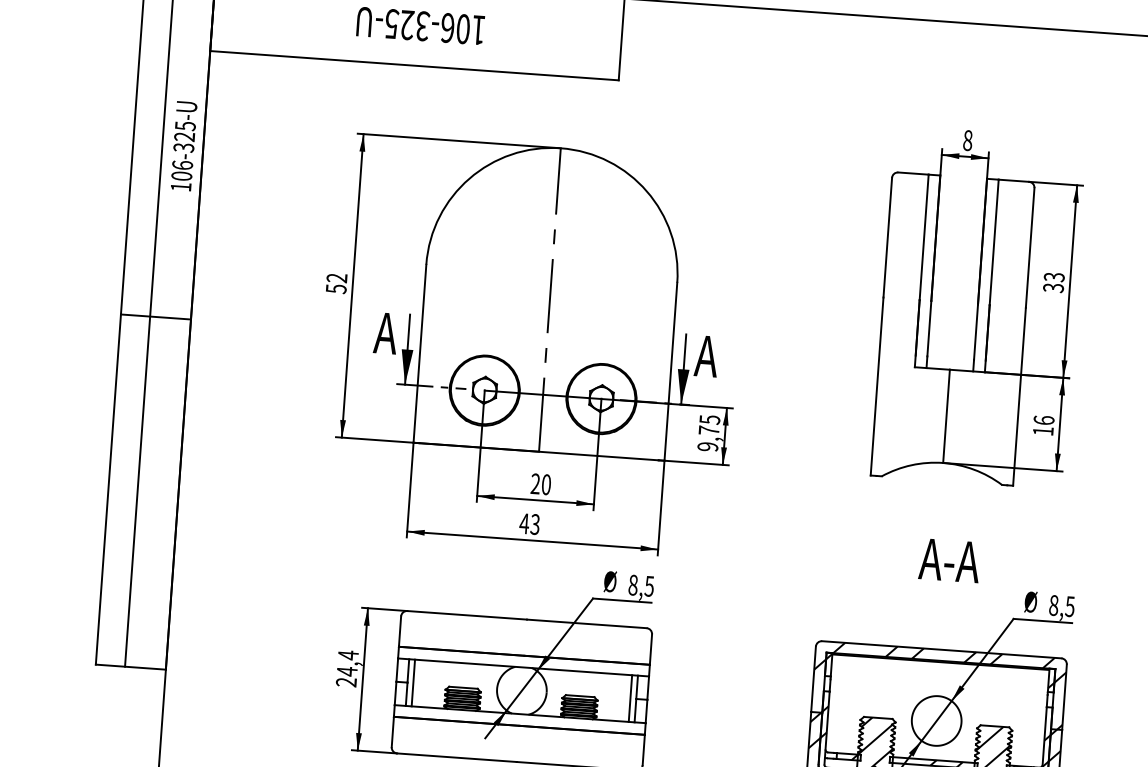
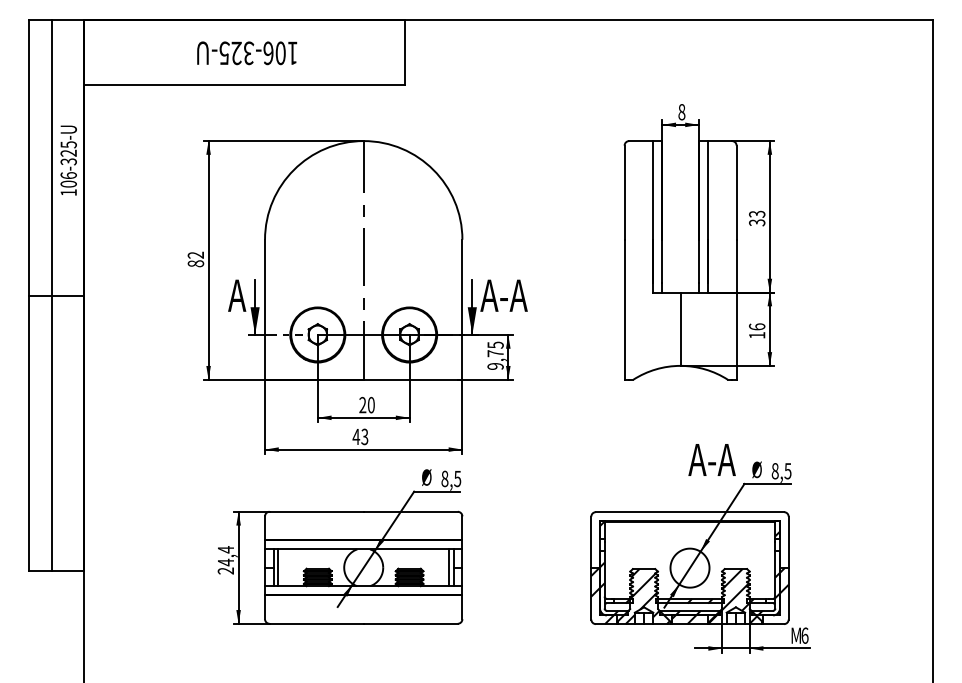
text: (335, 288) -> (195, 263), 52 -> 82
text: (737, 358) -> (513, 295), A -> A-A
text: (948, 560) -> (711, 459), moved
hatch: (938, 685) -> (689, 540), removed

